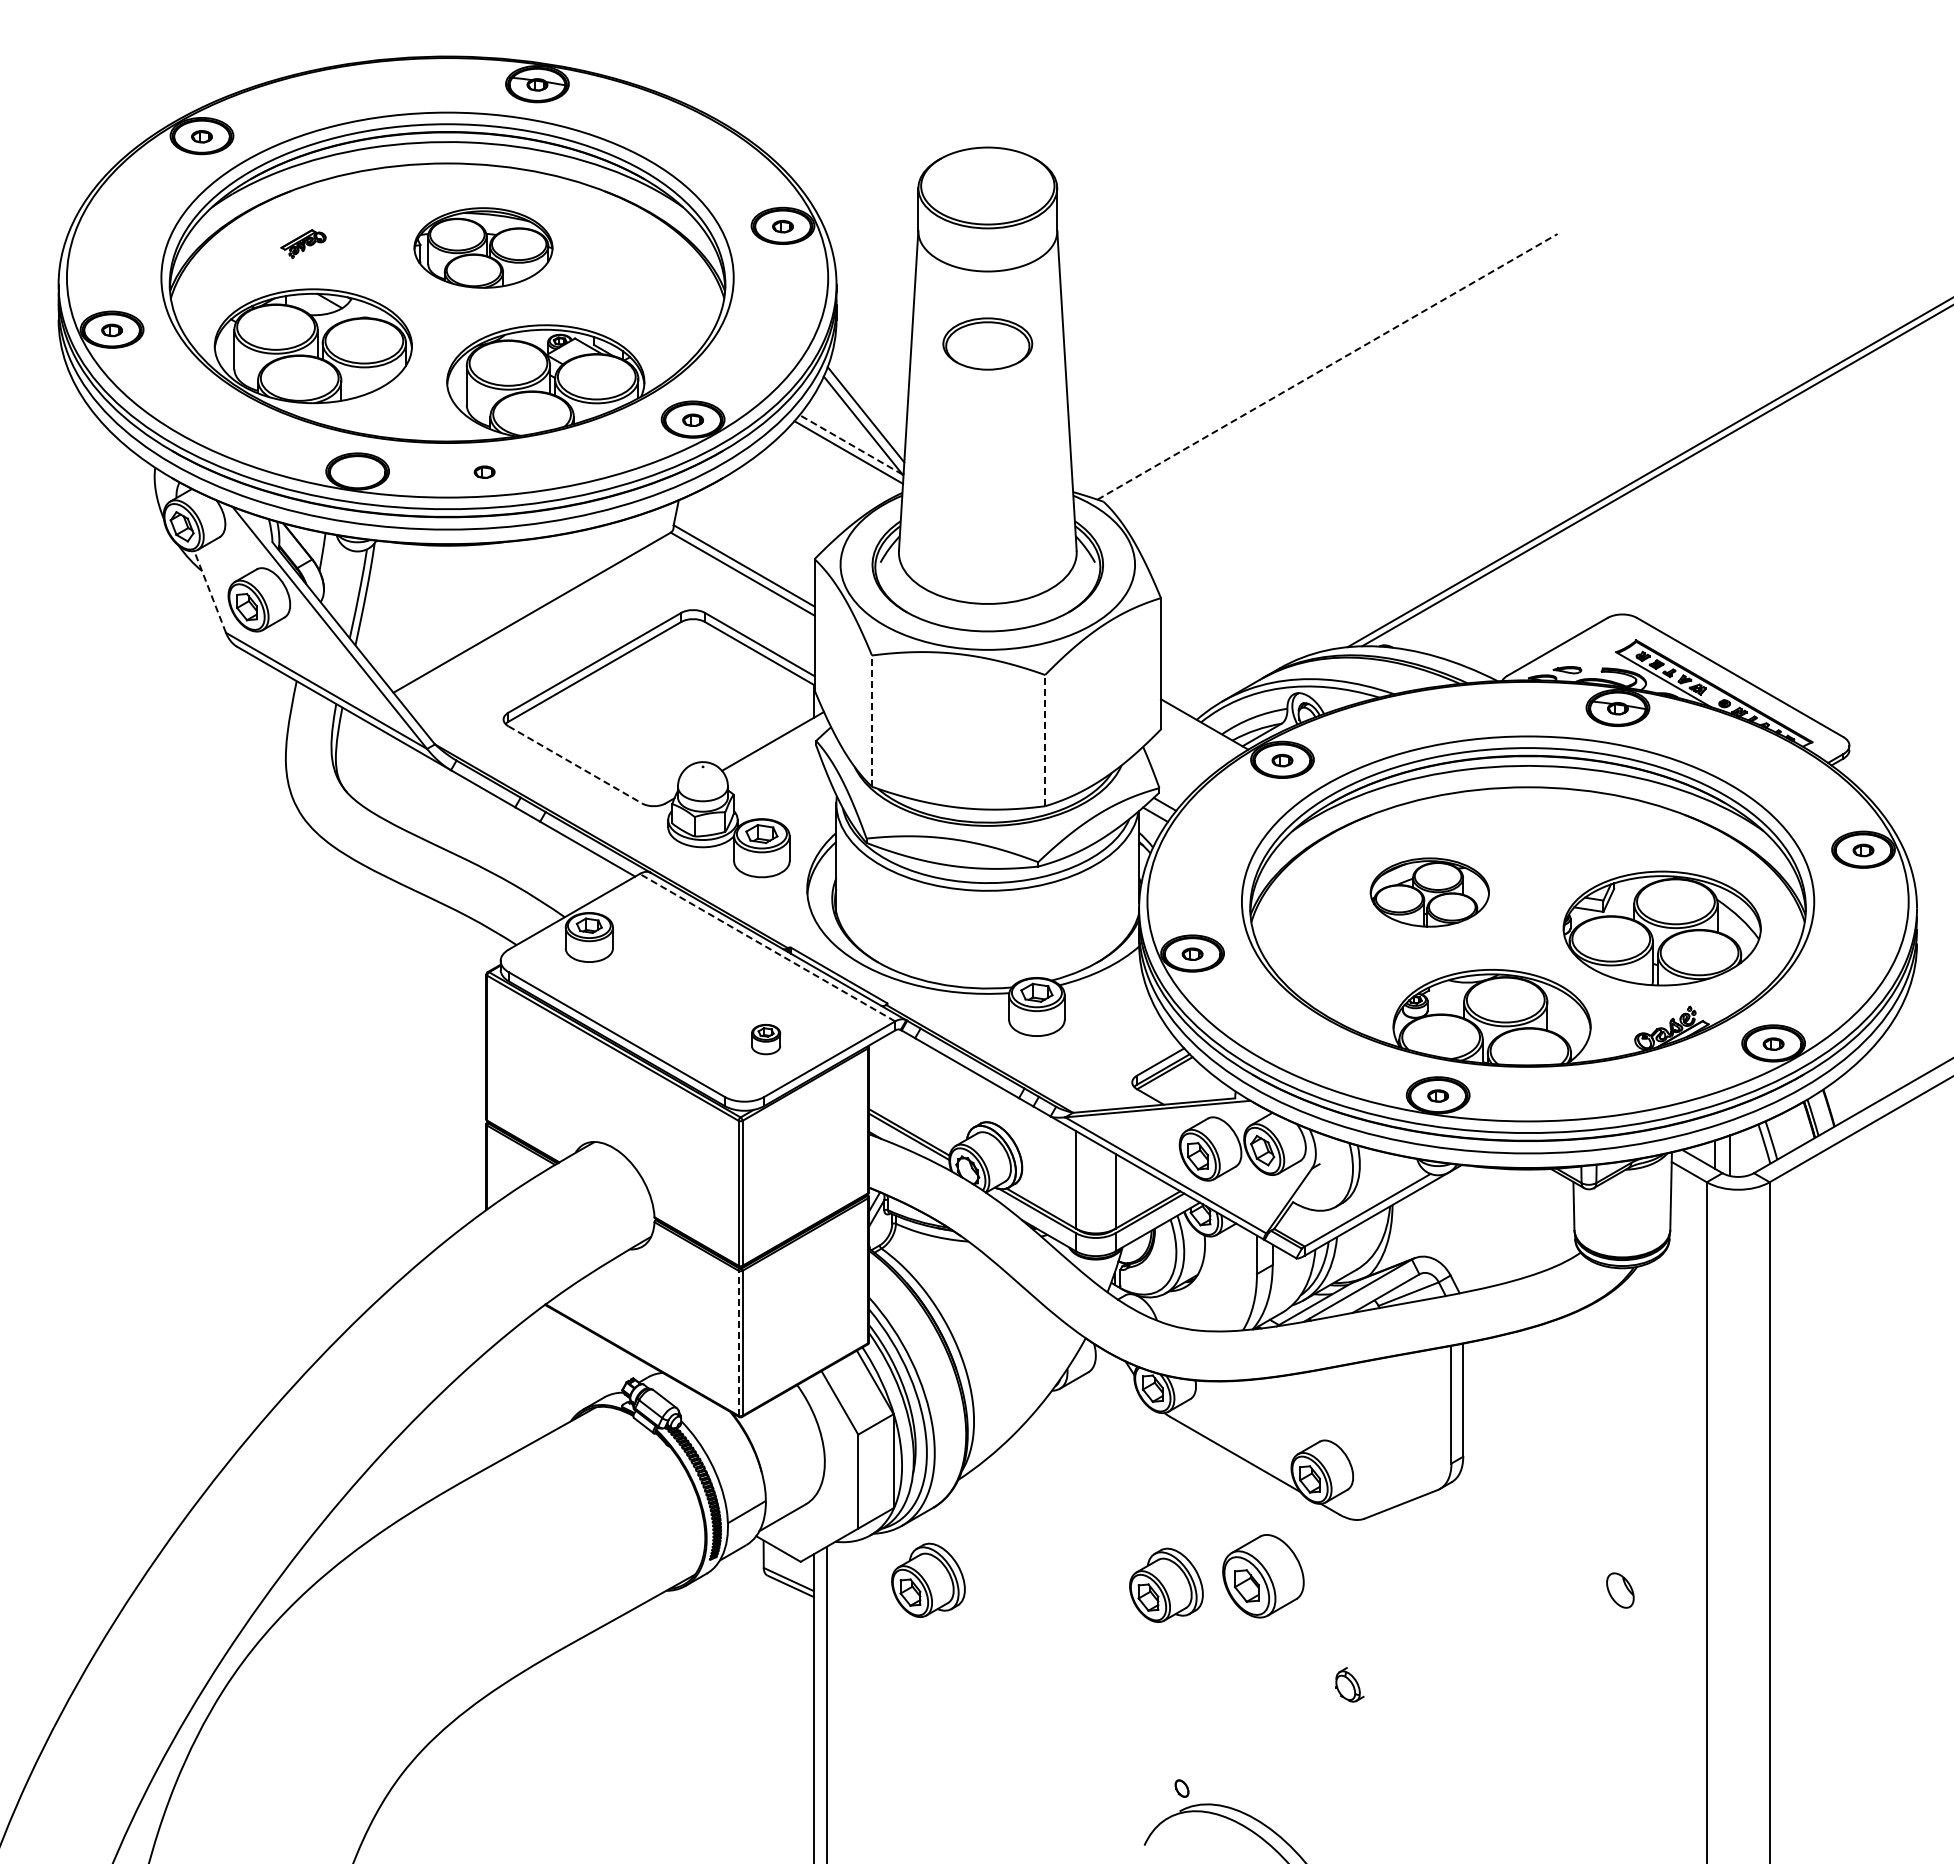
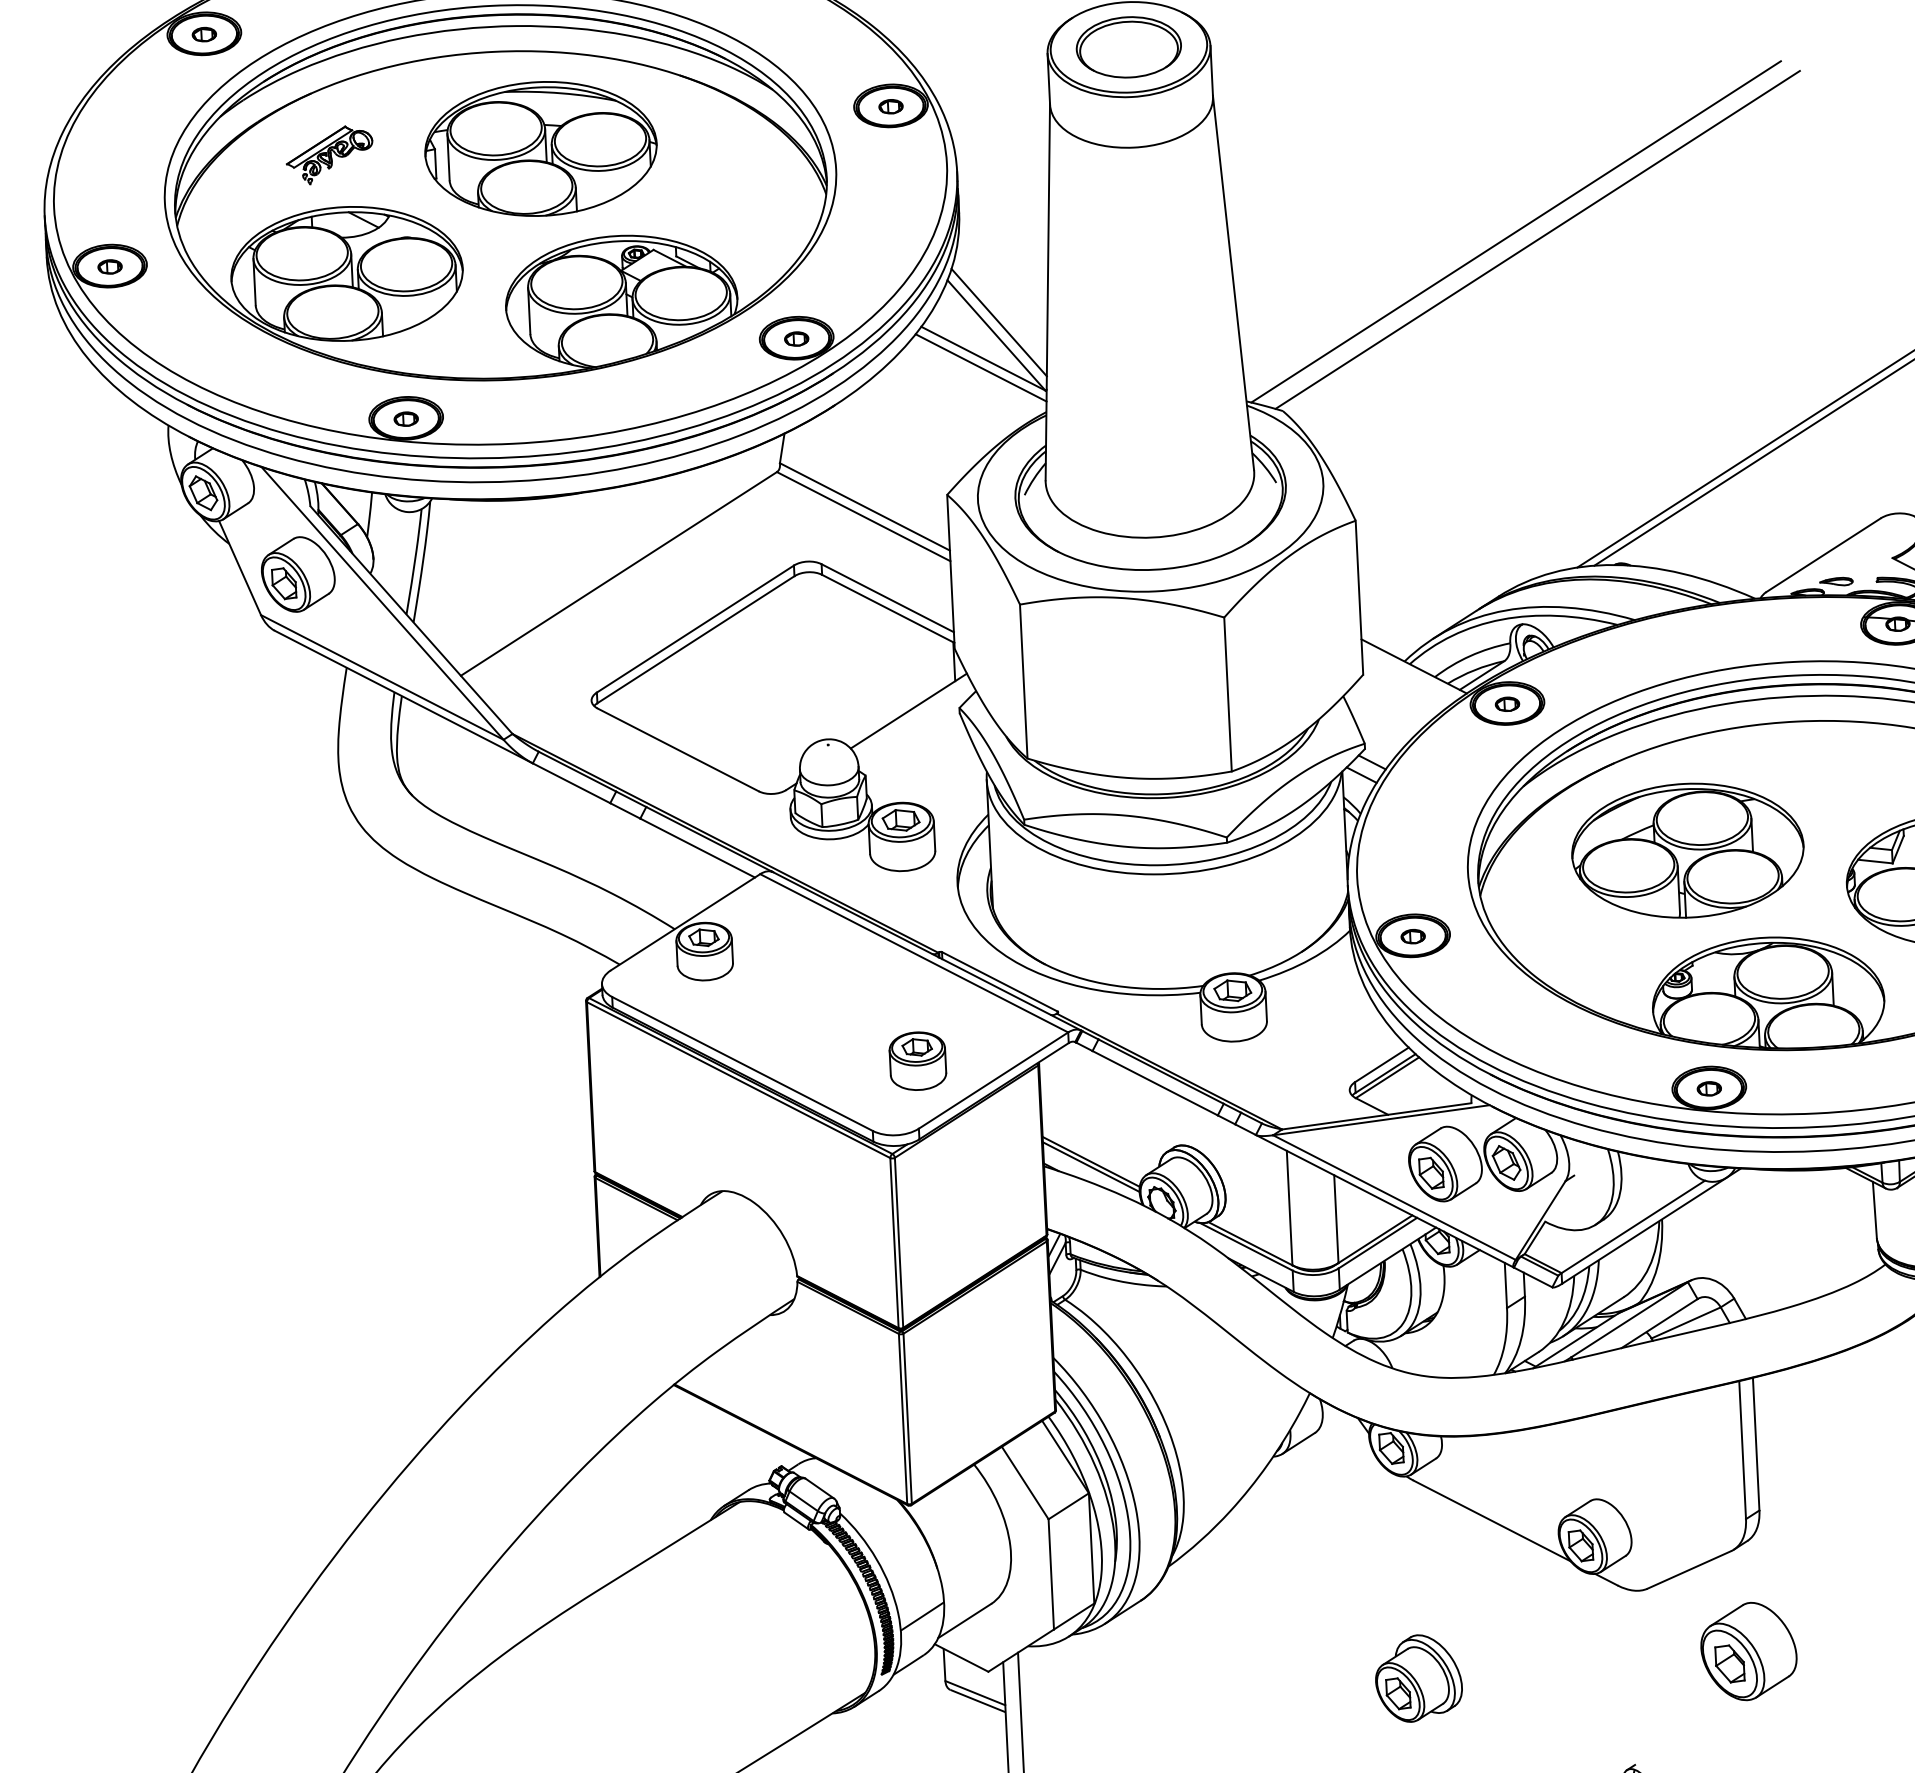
part: (303, 243) -> (329, 154), size x1.67
part: (483, 247) -> (540, 148), size x1.43
part: (987, 343) -> (1128, 46), moved
line: (1309, 358) -> (1516, 231), added
line: (1327, 366) -> (1537, 239), dashed -> solid
line: (850, 444) -> (982, 358), dashed -> solid
part: (484, 471) -> (405, 418), moved
line: (210, 591) -> (240, 567), dashed -> solid
line: (871, 721) -> (1023, 682), dashed -> solid
line: (1045, 740) -> (1228, 694), dashed -> solid
line: (575, 765) -> (678, 750), dashed -> solid
part: (1429, 892) -> (1687, 850), size x1.67
line: (767, 947) -> (914, 953), dashed -> solid
part: (765, 1039) -> (917, 1061), size x1.67
line: (738, 1342) -> (902, 1418), dashed -> solid
part: (1263, 1576) -> (1749, 1651), moved
part: (928, 1579) -> (1139, 1685), removed

